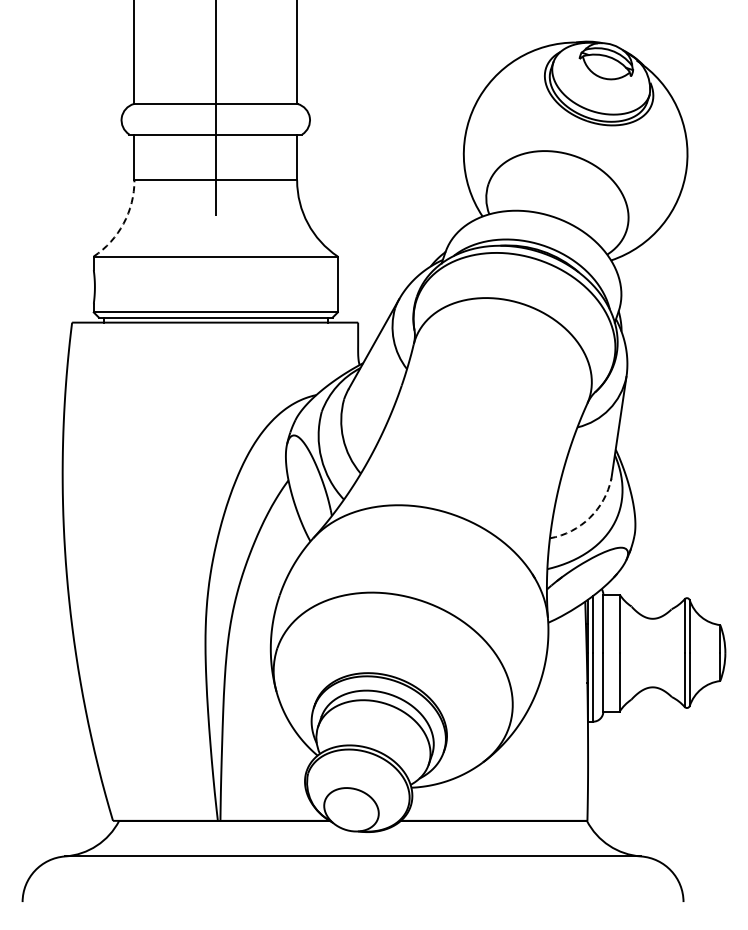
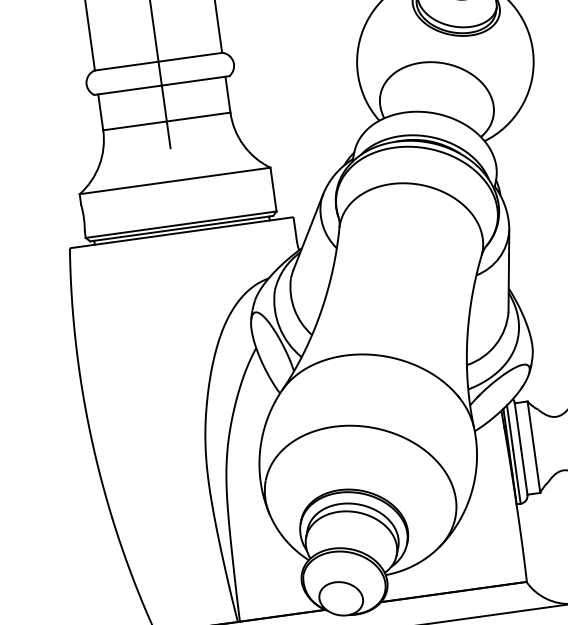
arc: (123, 223) -> (99, 165), dashed -> solid
arc: (589, 517) -> (495, 344), dashed -> solid

